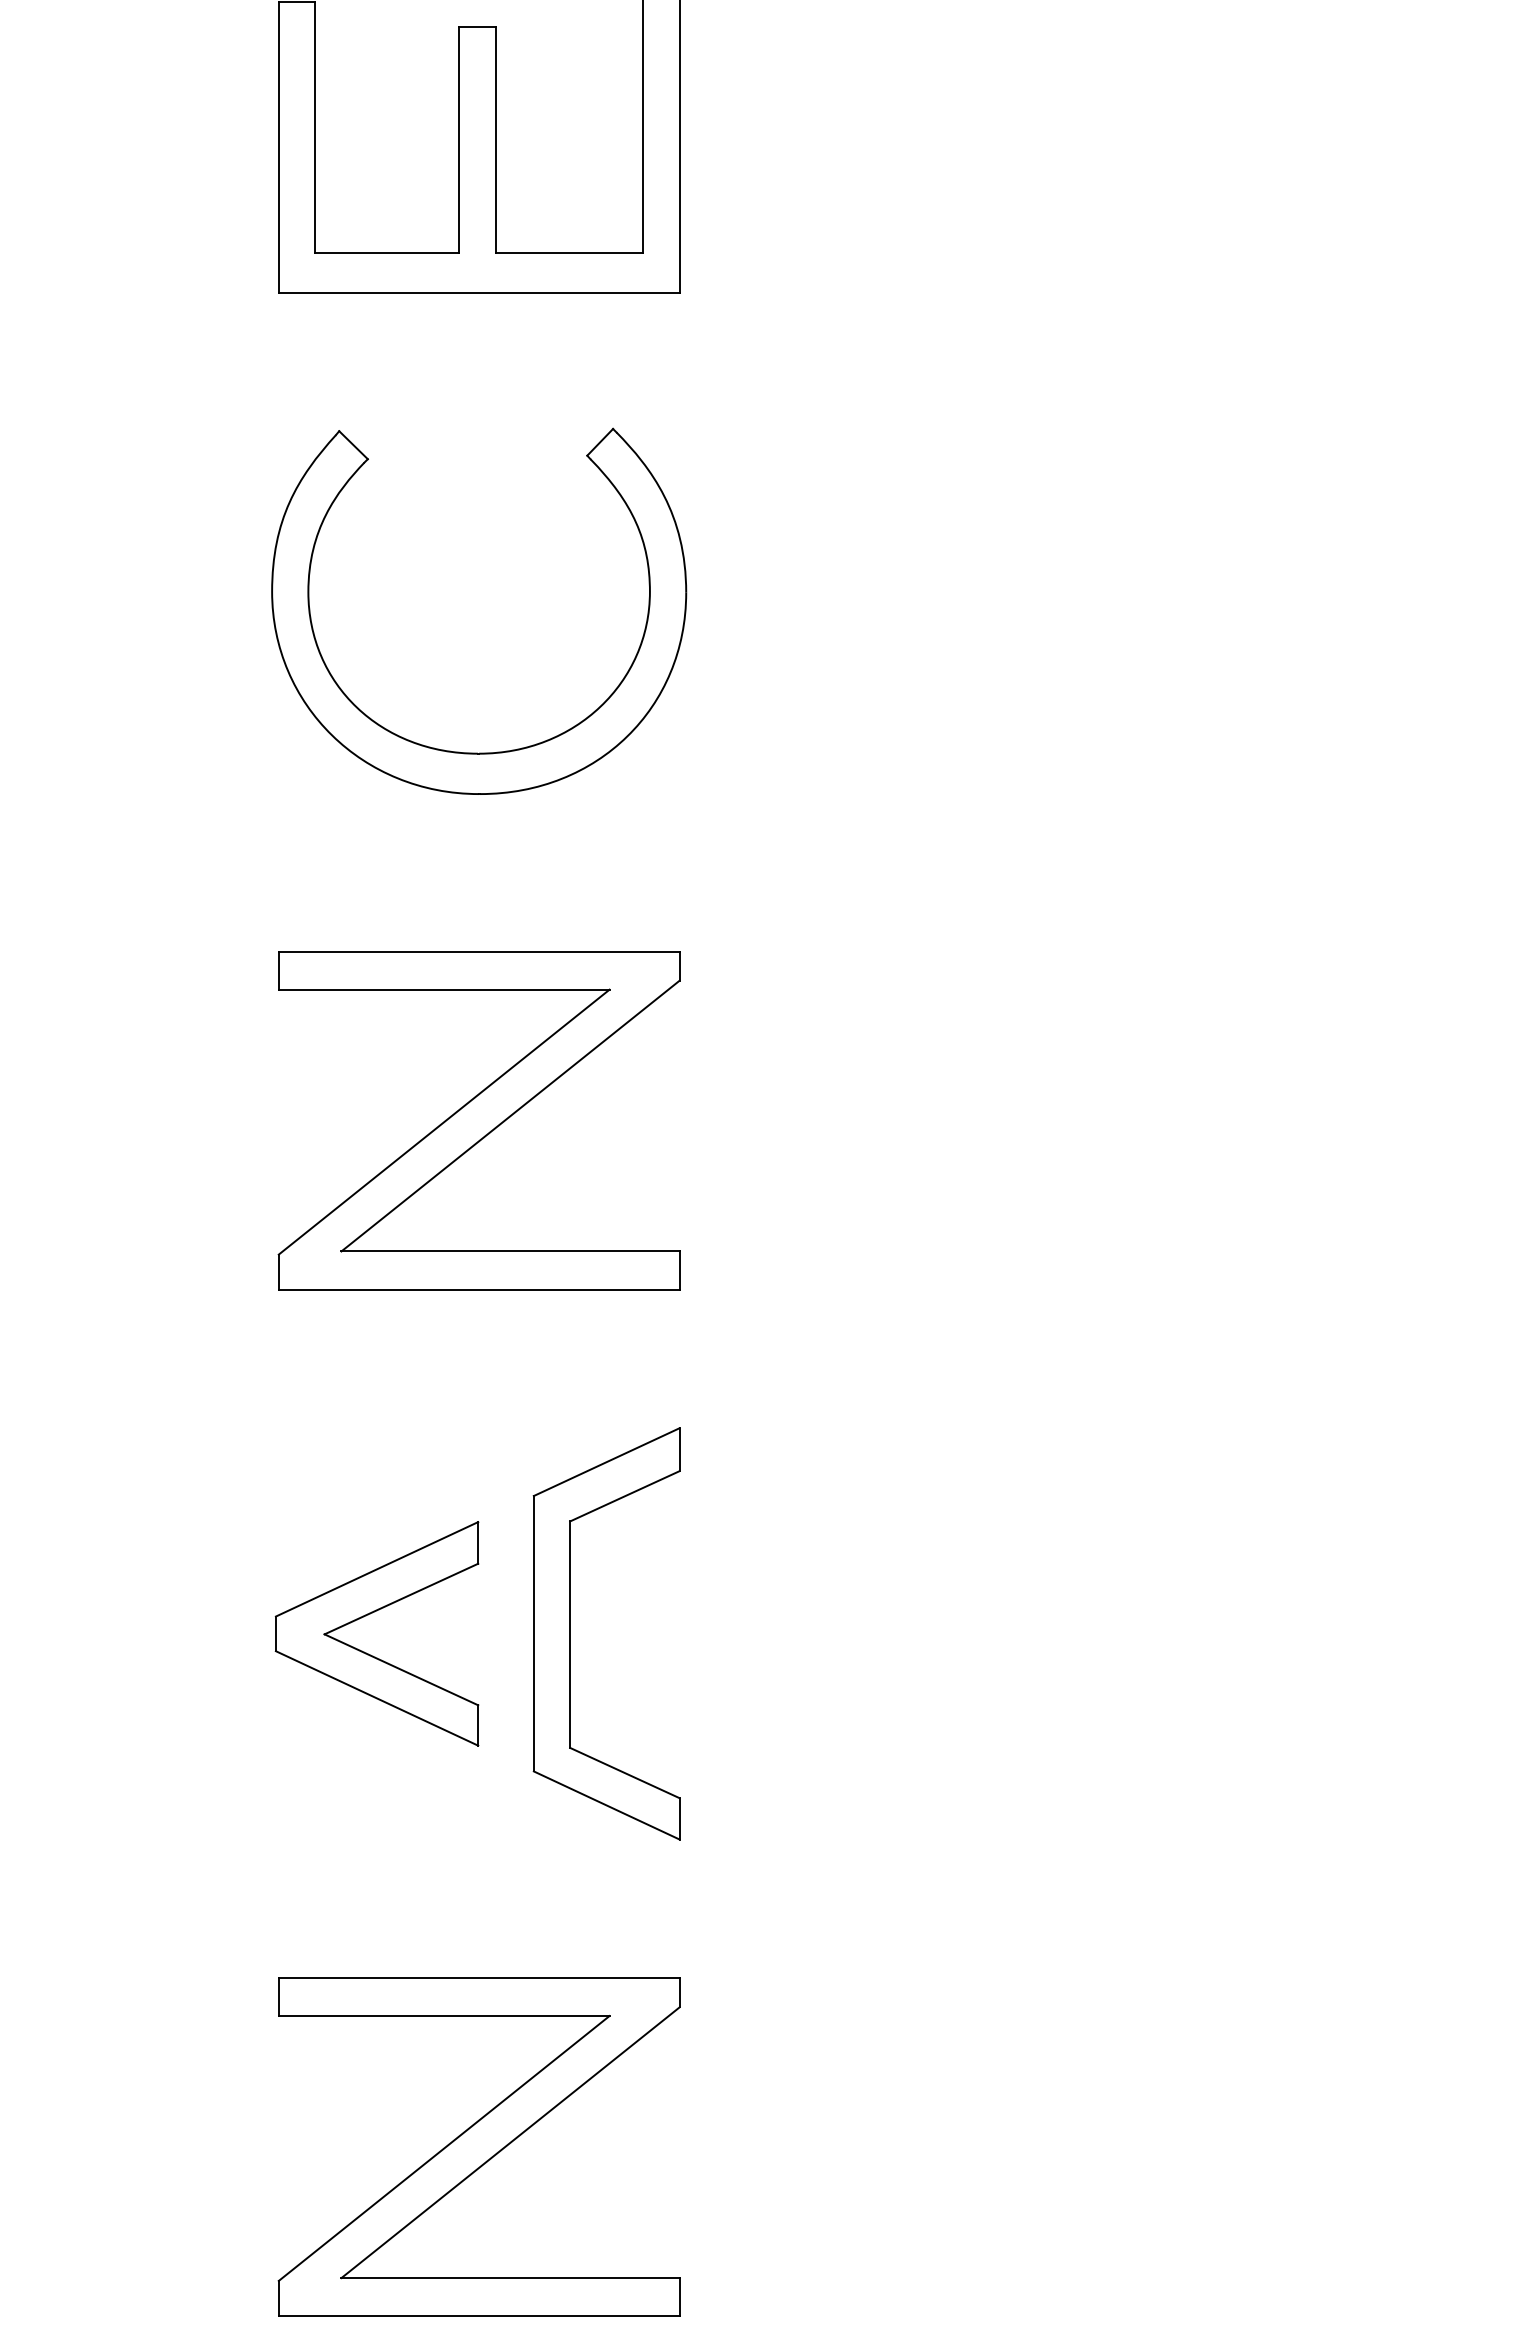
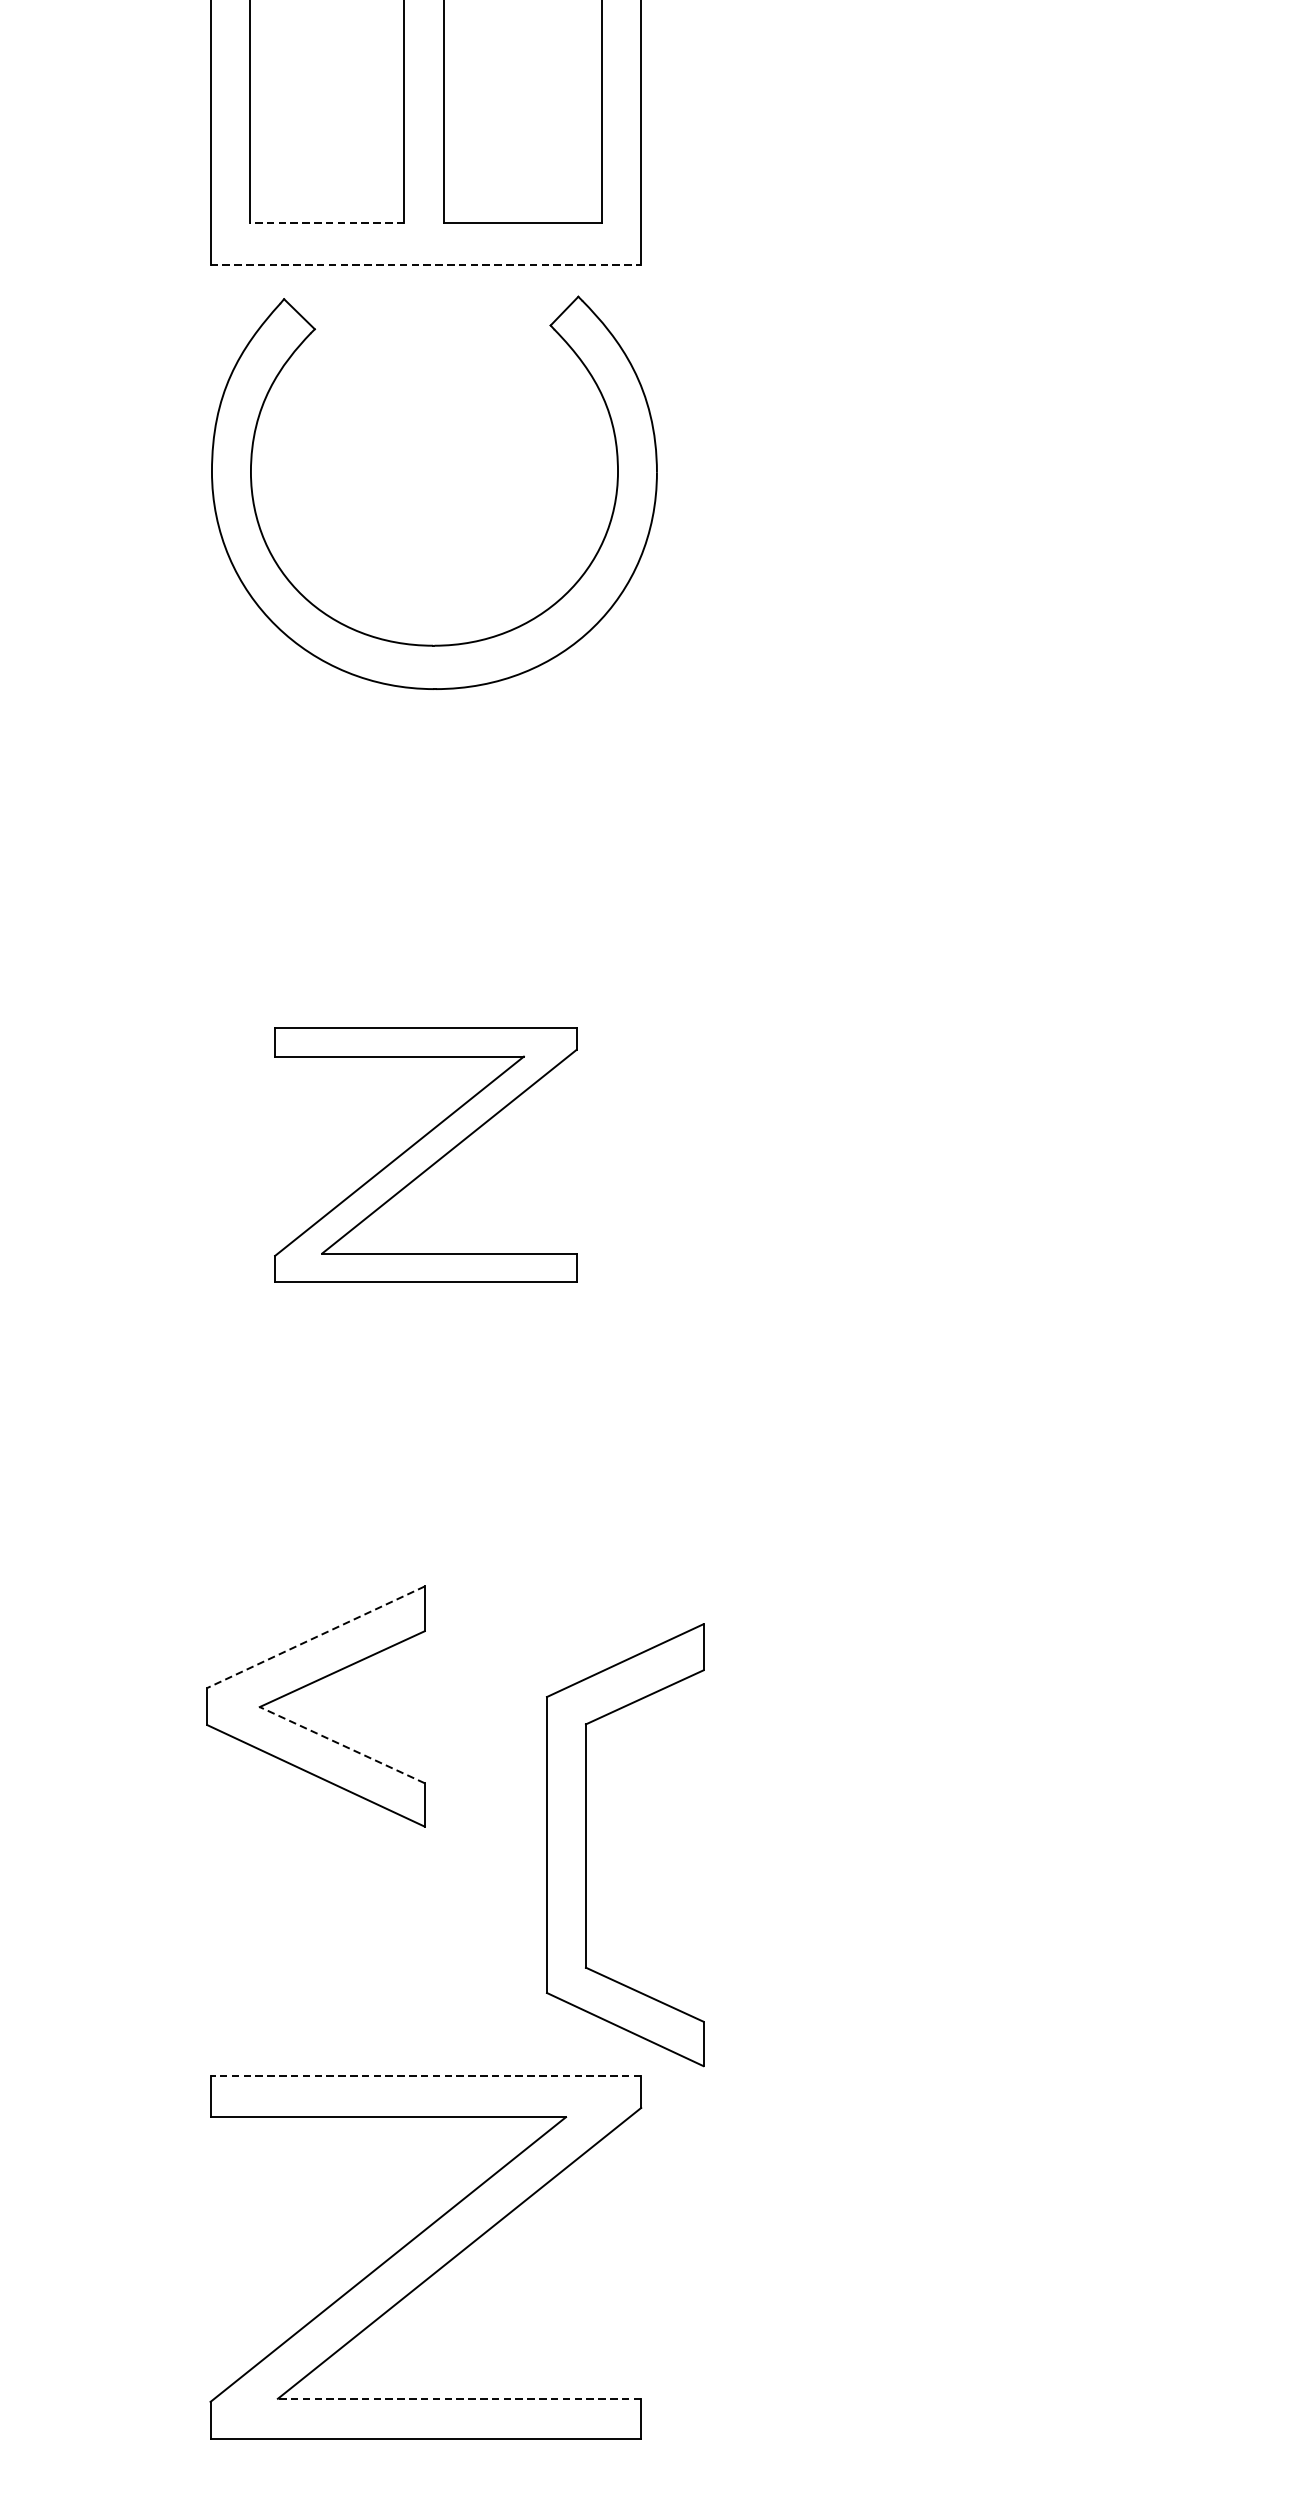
line: (387, 253) -> (327, 223), solid -> dashed
line: (479, 292) -> (426, 265), solid -> dashed
part: (479, 752) -> (434, 644), moved
part: (478, 1120) -> (425, 1154), size x0.7
line: (377, 1569) -> (316, 1637), solid -> dashed
part: (570, 1633) -> (586, 1844), moved
line: (401, 1669) -> (342, 1744), solid -> dashed
line: (478, 1977) -> (425, 2075), solid -> dashed
line: (510, 2278) -> (459, 2399), solid -> dashed

